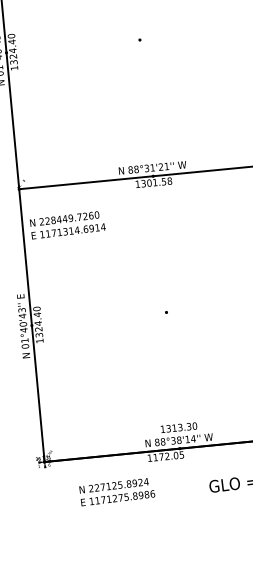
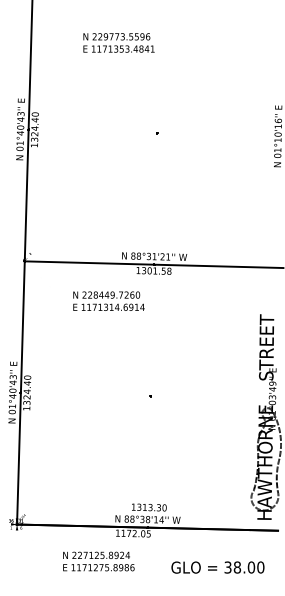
text: (67, 224) -> (108, 300), moved
text: (116, 491) -> (98, 561), moved

